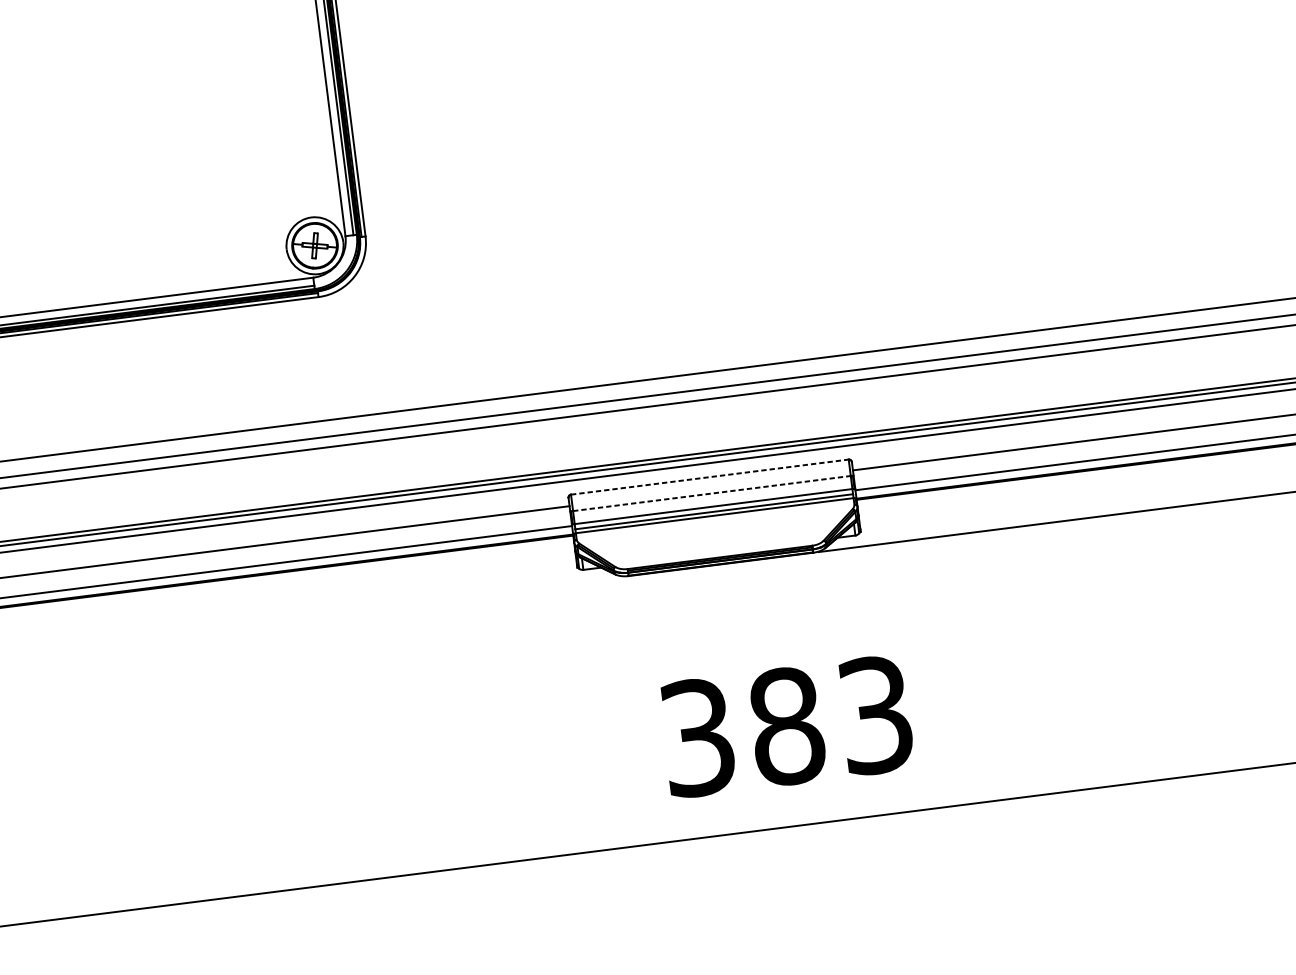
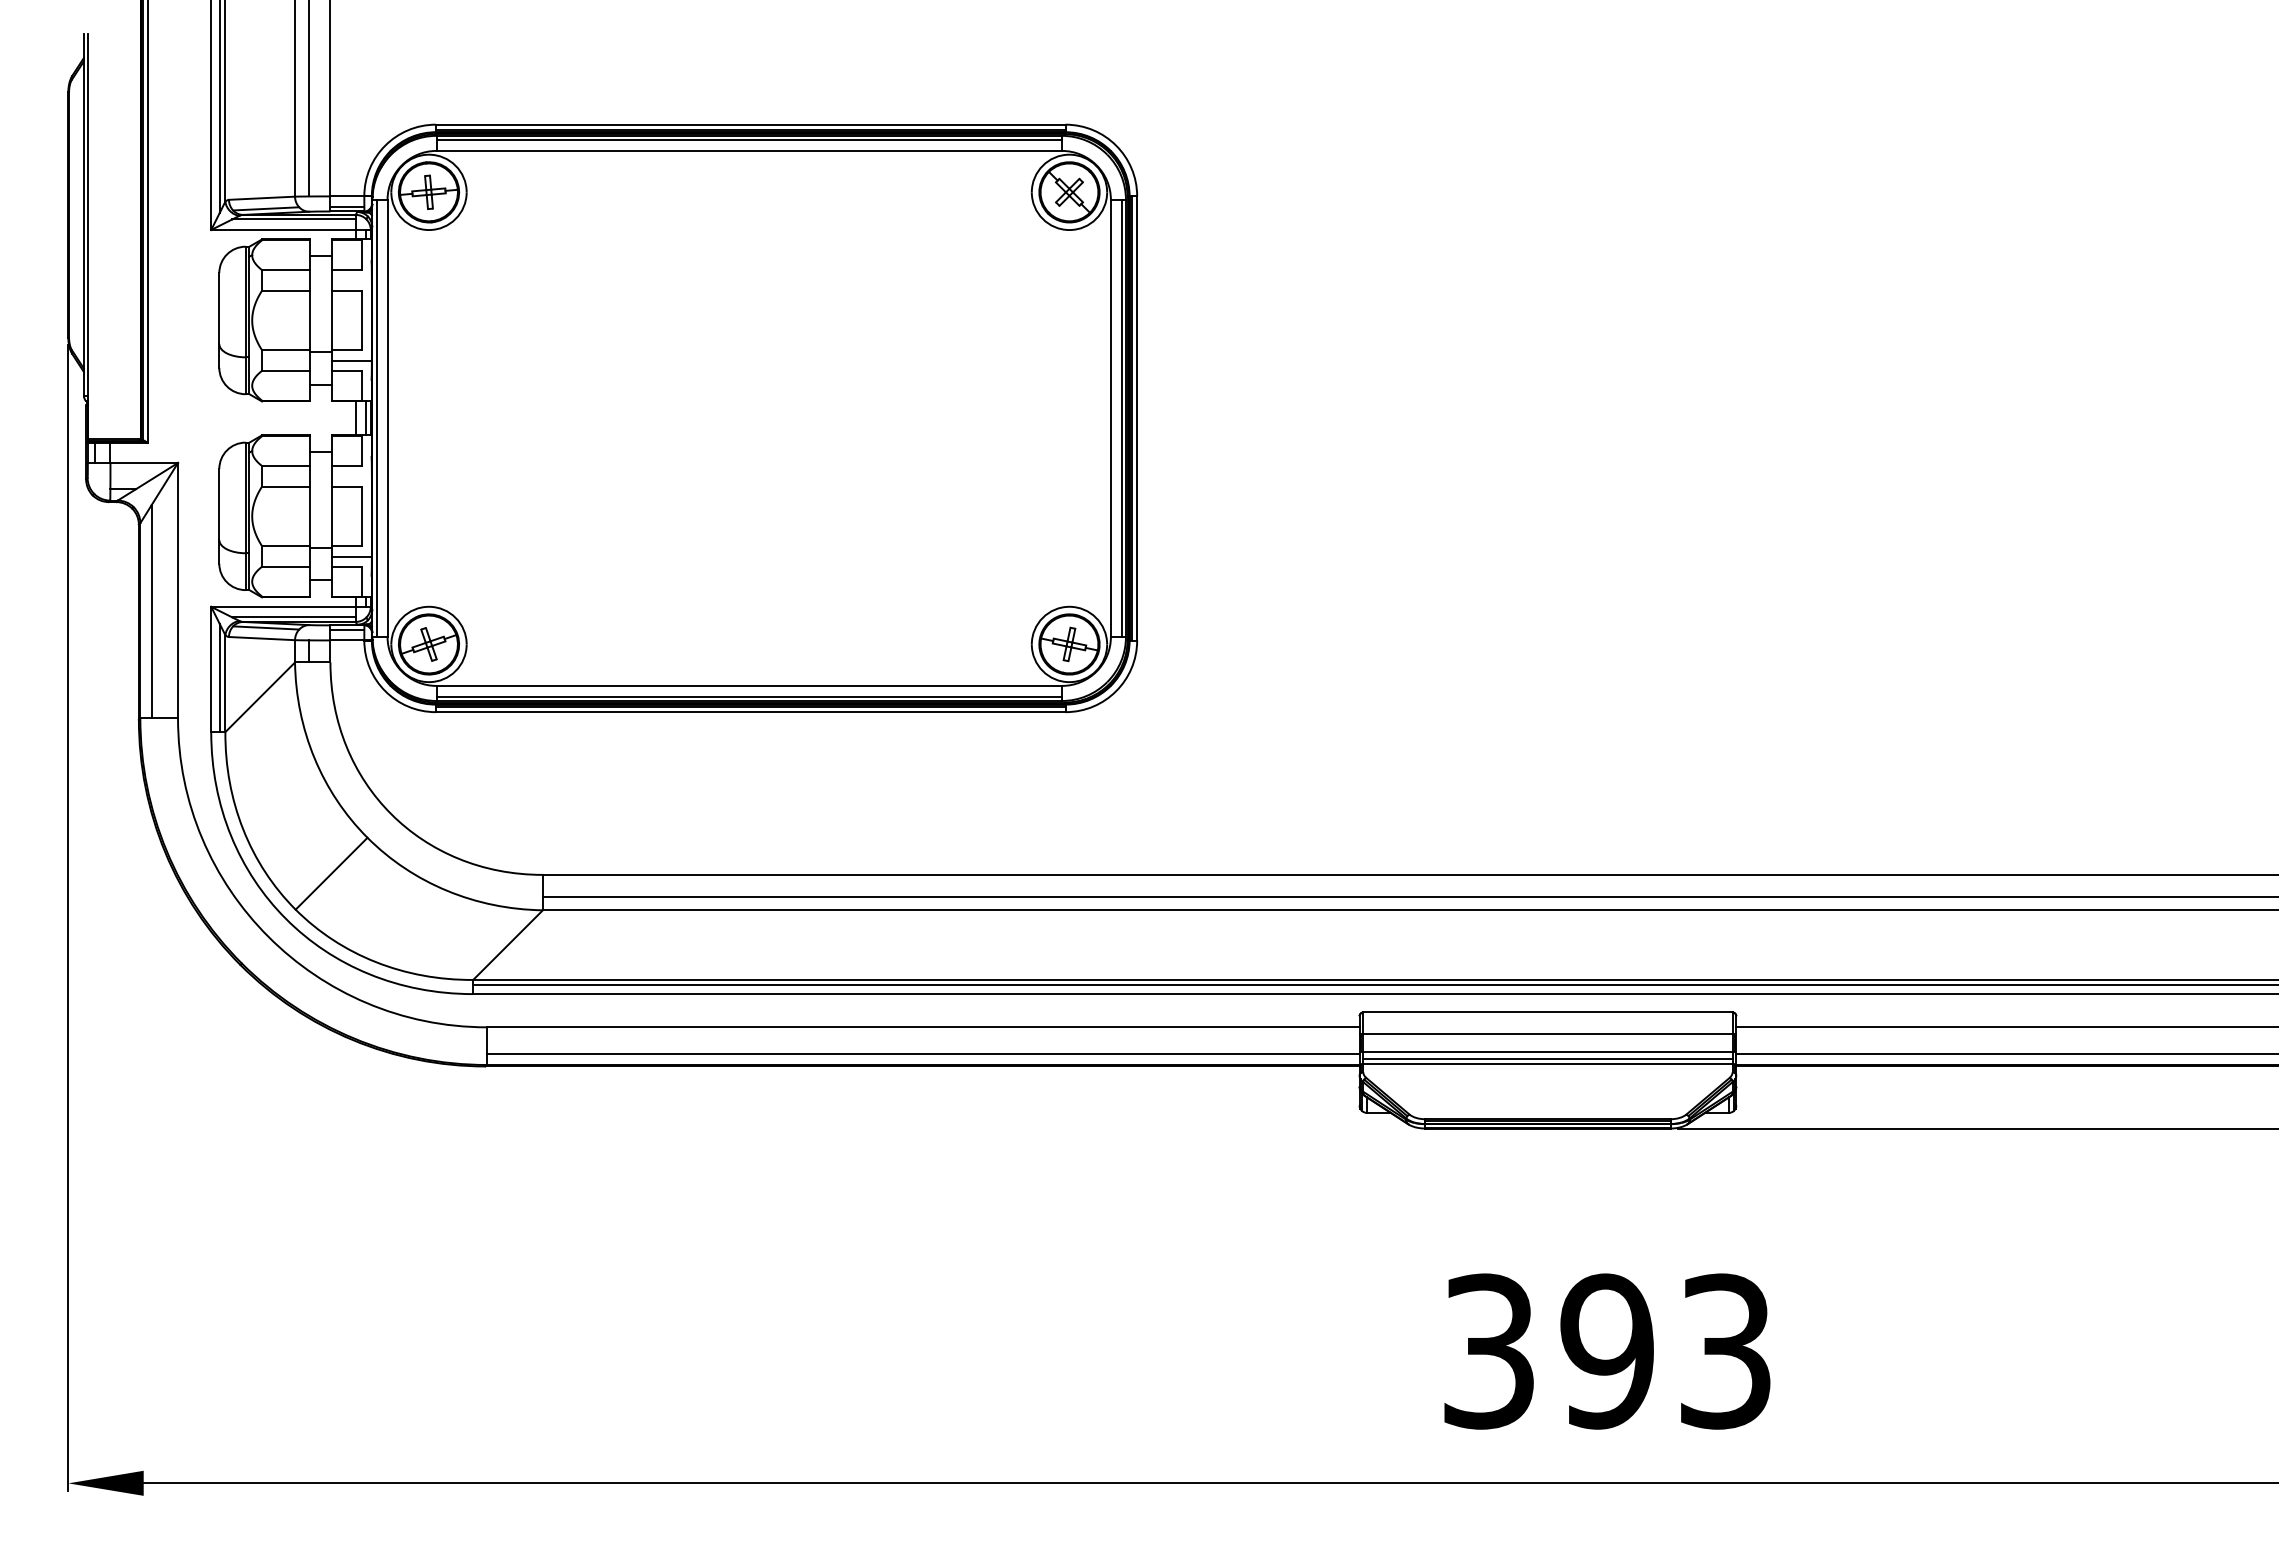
line: (709, 477) -> (1547, 1012), dashed -> solid
line: (711, 493) -> (1547, 1034), dashed -> solid
text: (786, 726) -> (1607, 1351), 383 -> 393

